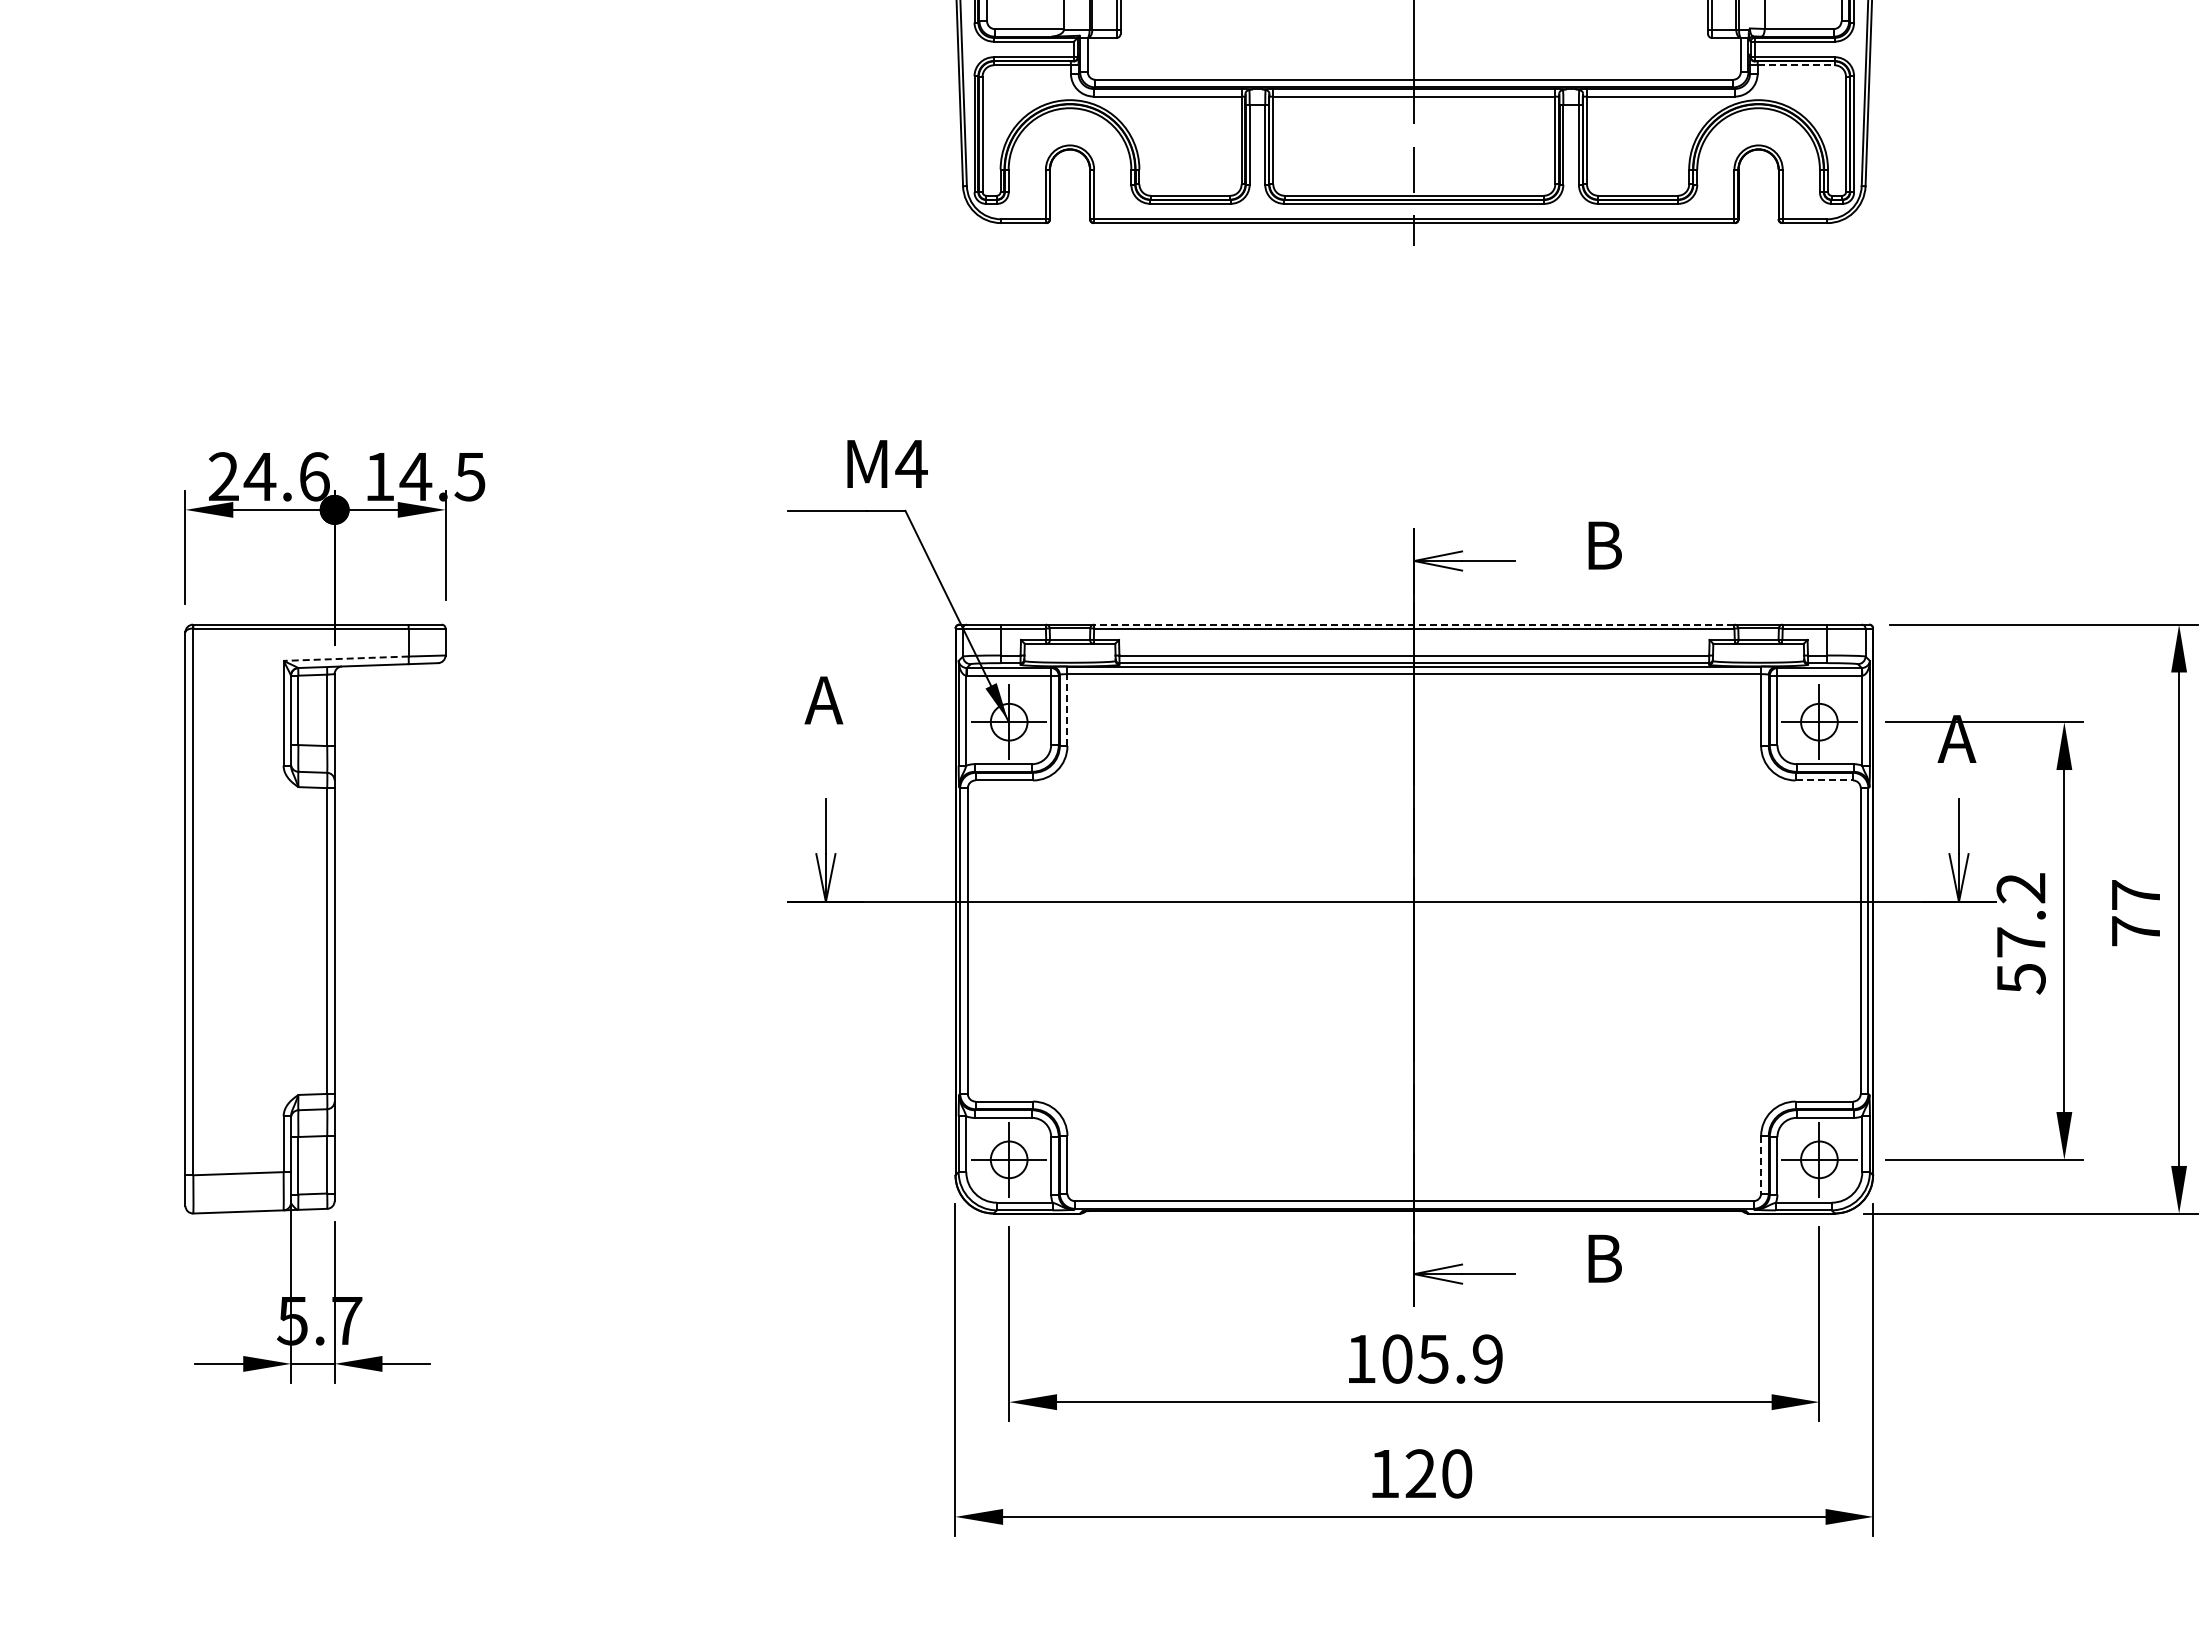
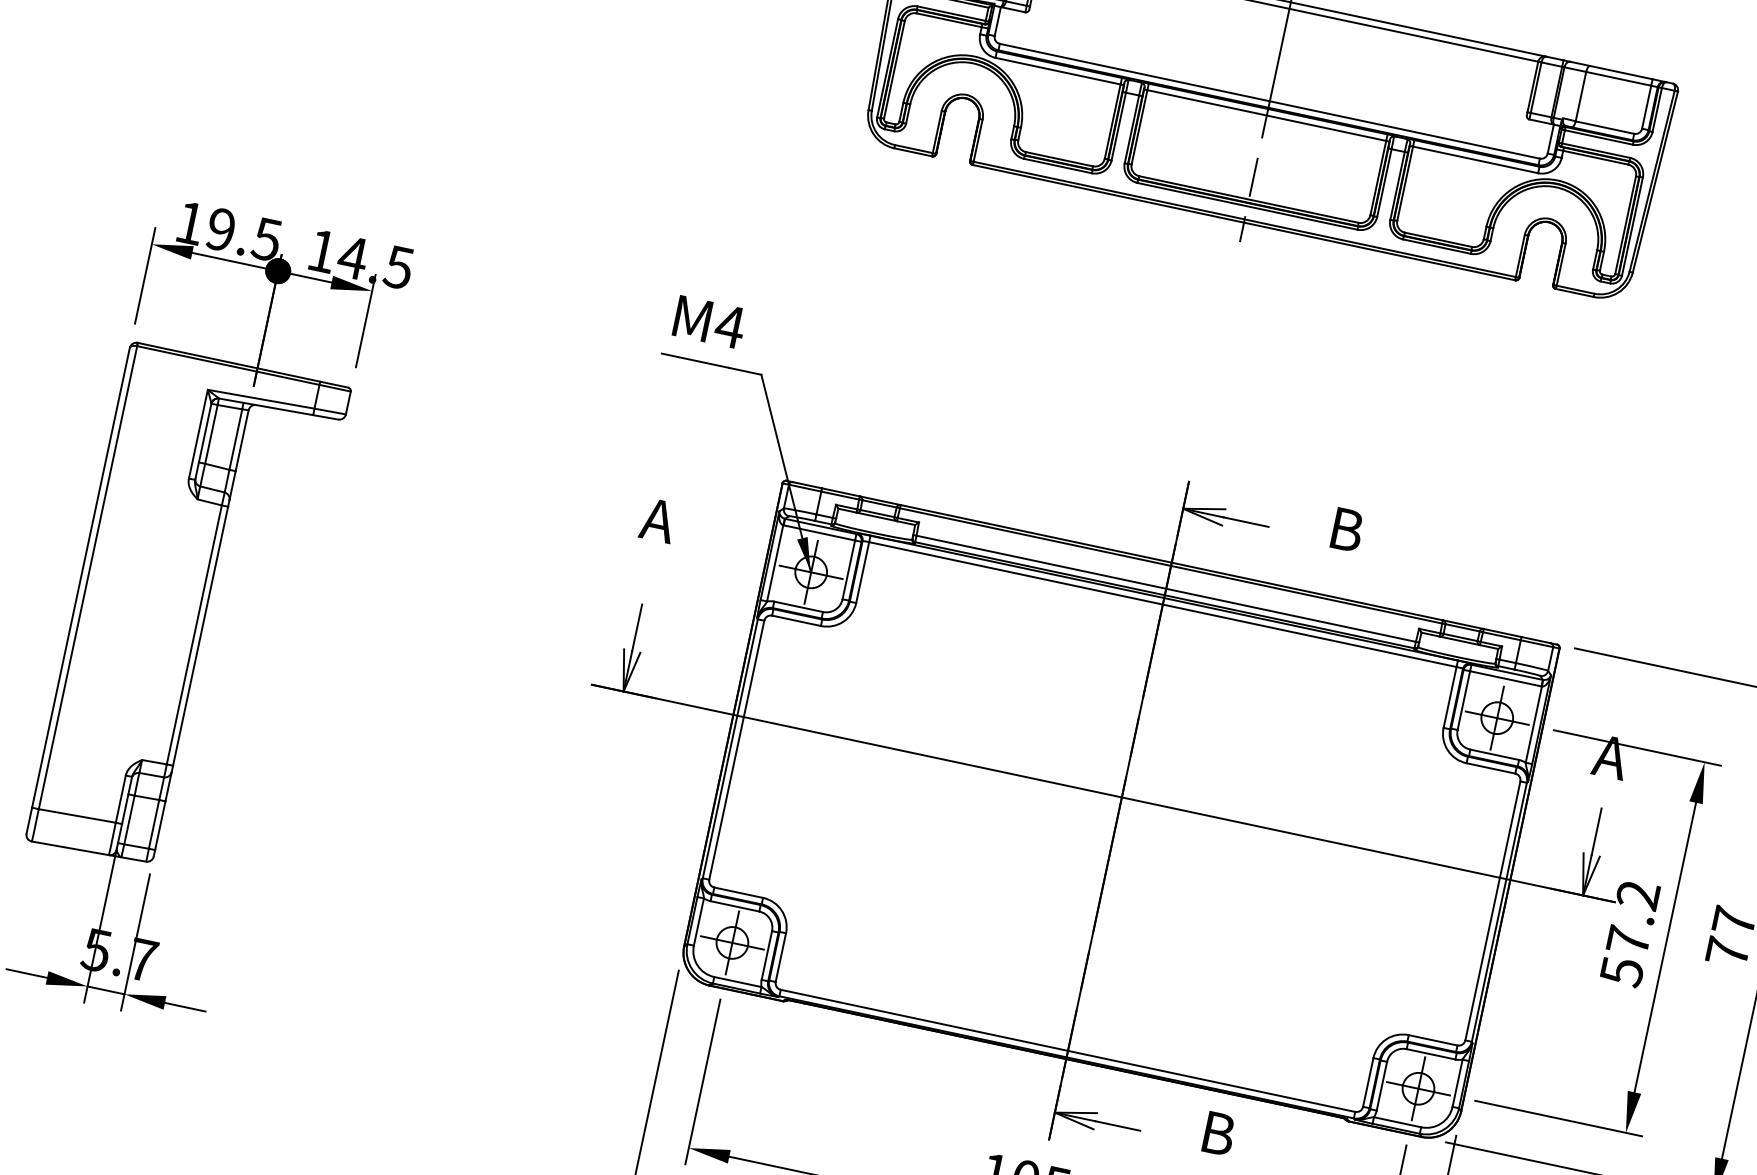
line: (1796, 65) -> (1596, 157), dashed -> solid
text: (887, 463) -> (709, 321), moved
text: (269, 476) -> (229, 231), 24.6 -> 19.5
line: (1413, 624) -> (1171, 562), dashed -> solid
line: (346, 658) -> (261, 399), dashed -> solid
line: (1067, 710) -> (862, 572), dashed -> solid
line: (1824, 780) -> (1491, 768), dashed -> solid
line: (1761, 1164) -> (1368, 1082), dashed -> solid

